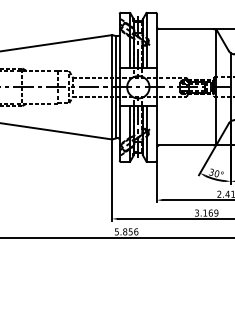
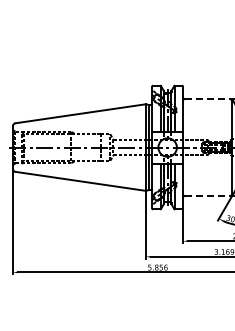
line: (187, 29) -> (208, 99), solid -> dashed
line: (187, 145) -> (208, 195), solid -> dashed

